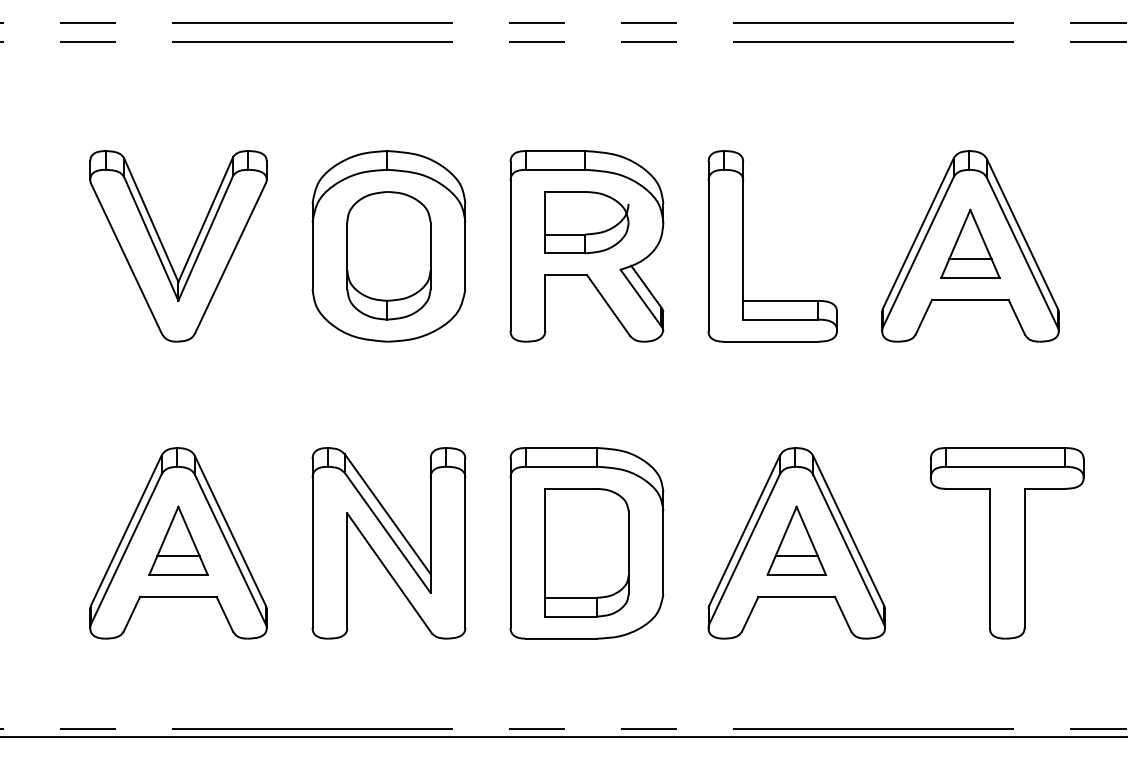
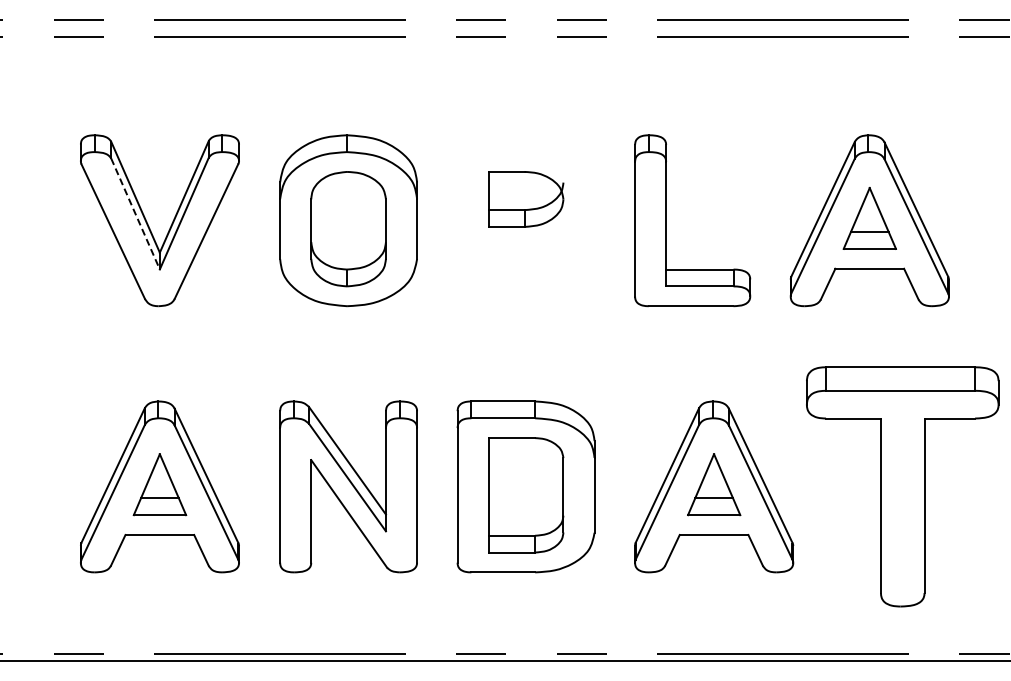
line: (151, 238) -> (135, 213), solid -> dashed
part: (586, 246) -> (525, 220), removed
part: (1006, 542) -> (902, 486), size x1.4

